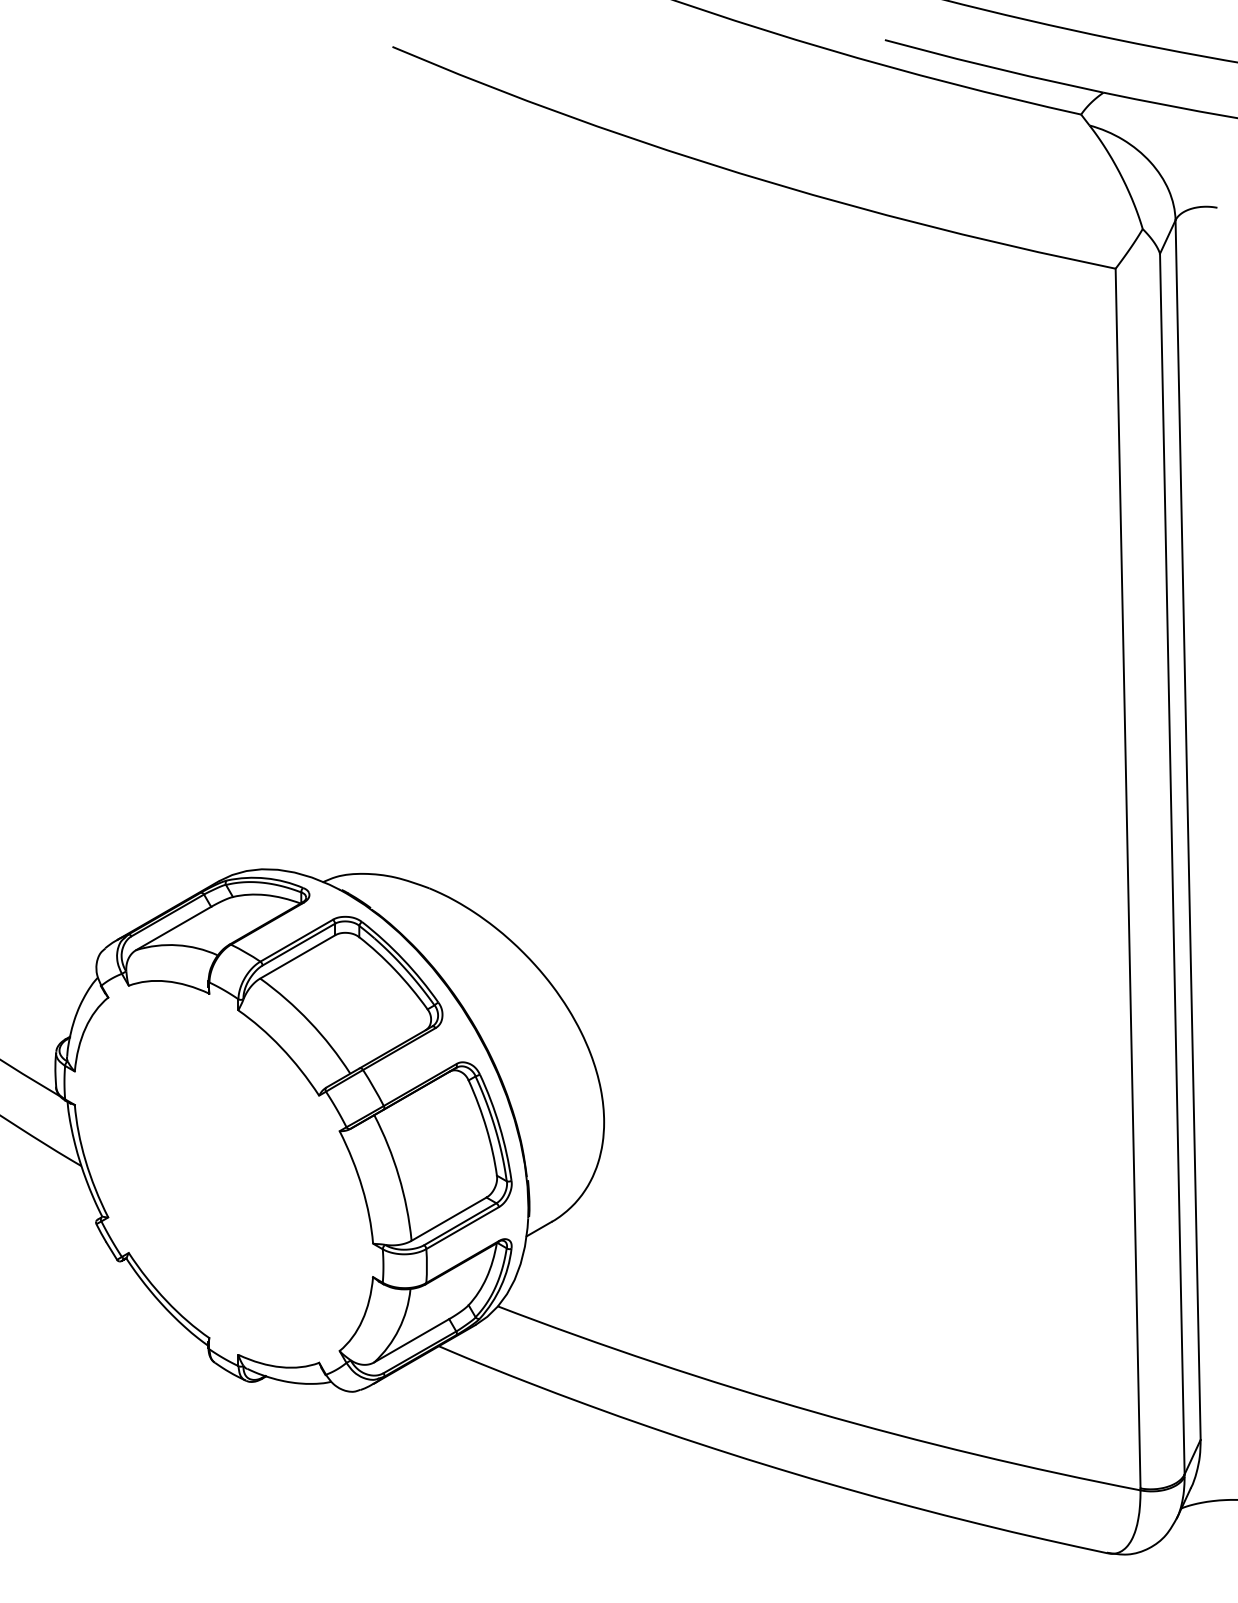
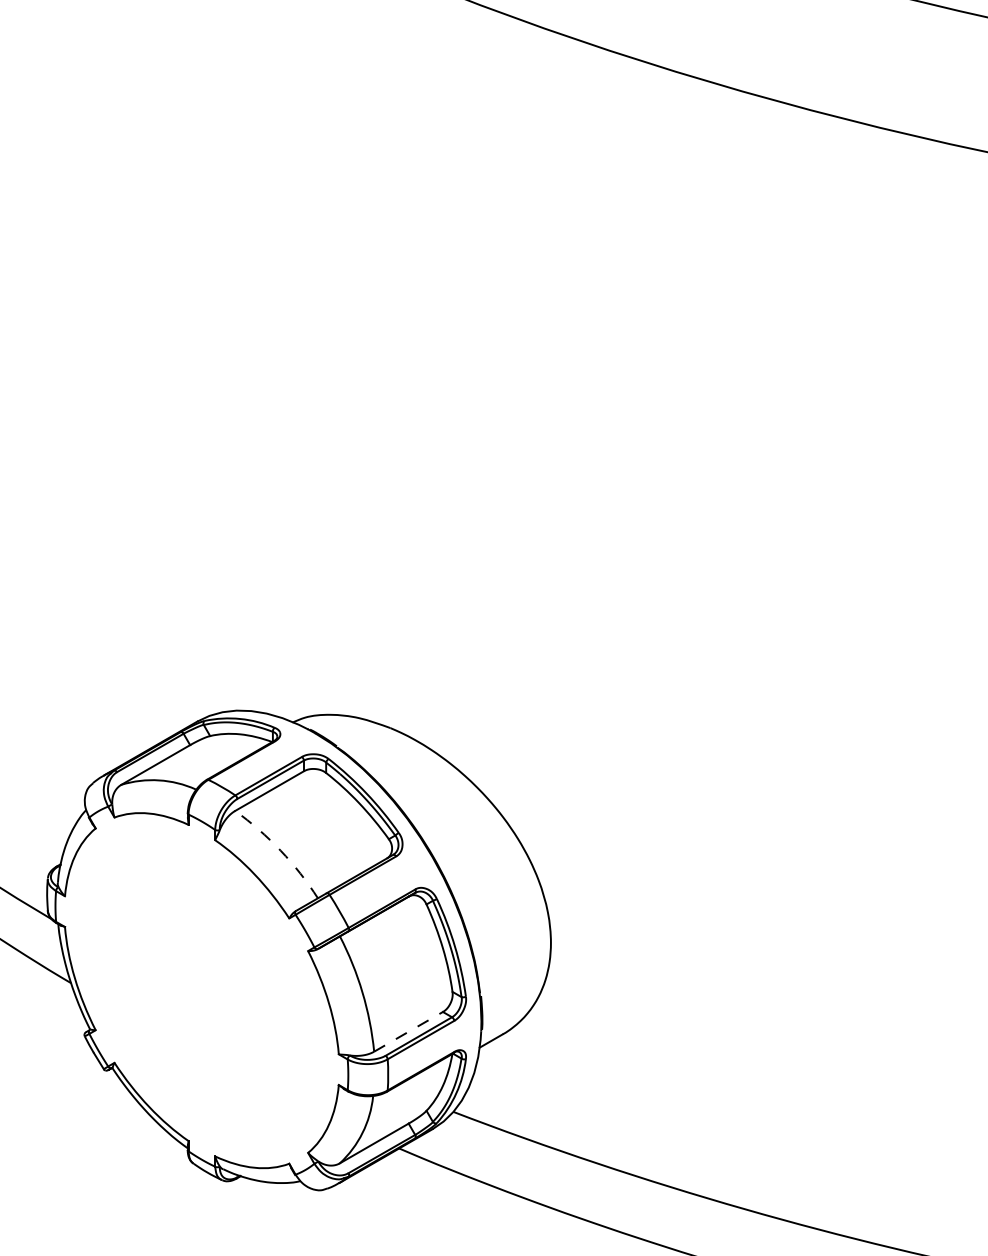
arc: (309, 1021) -> (280, 850), solid -> dashed
line: (449, 1218) -> (408, 1031), solid -> dashed

